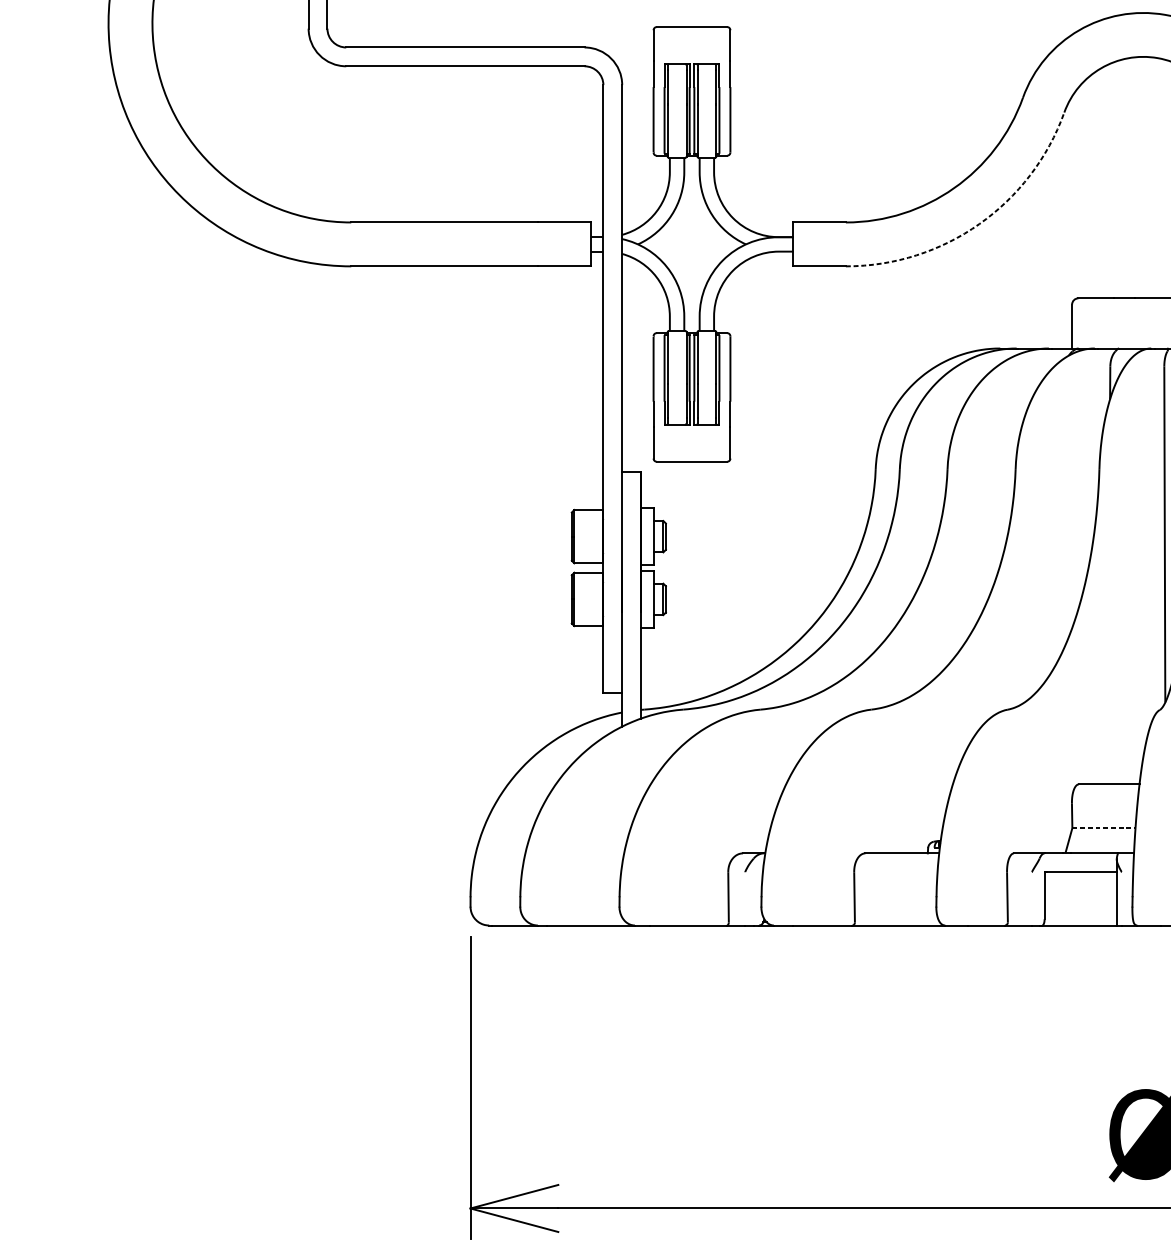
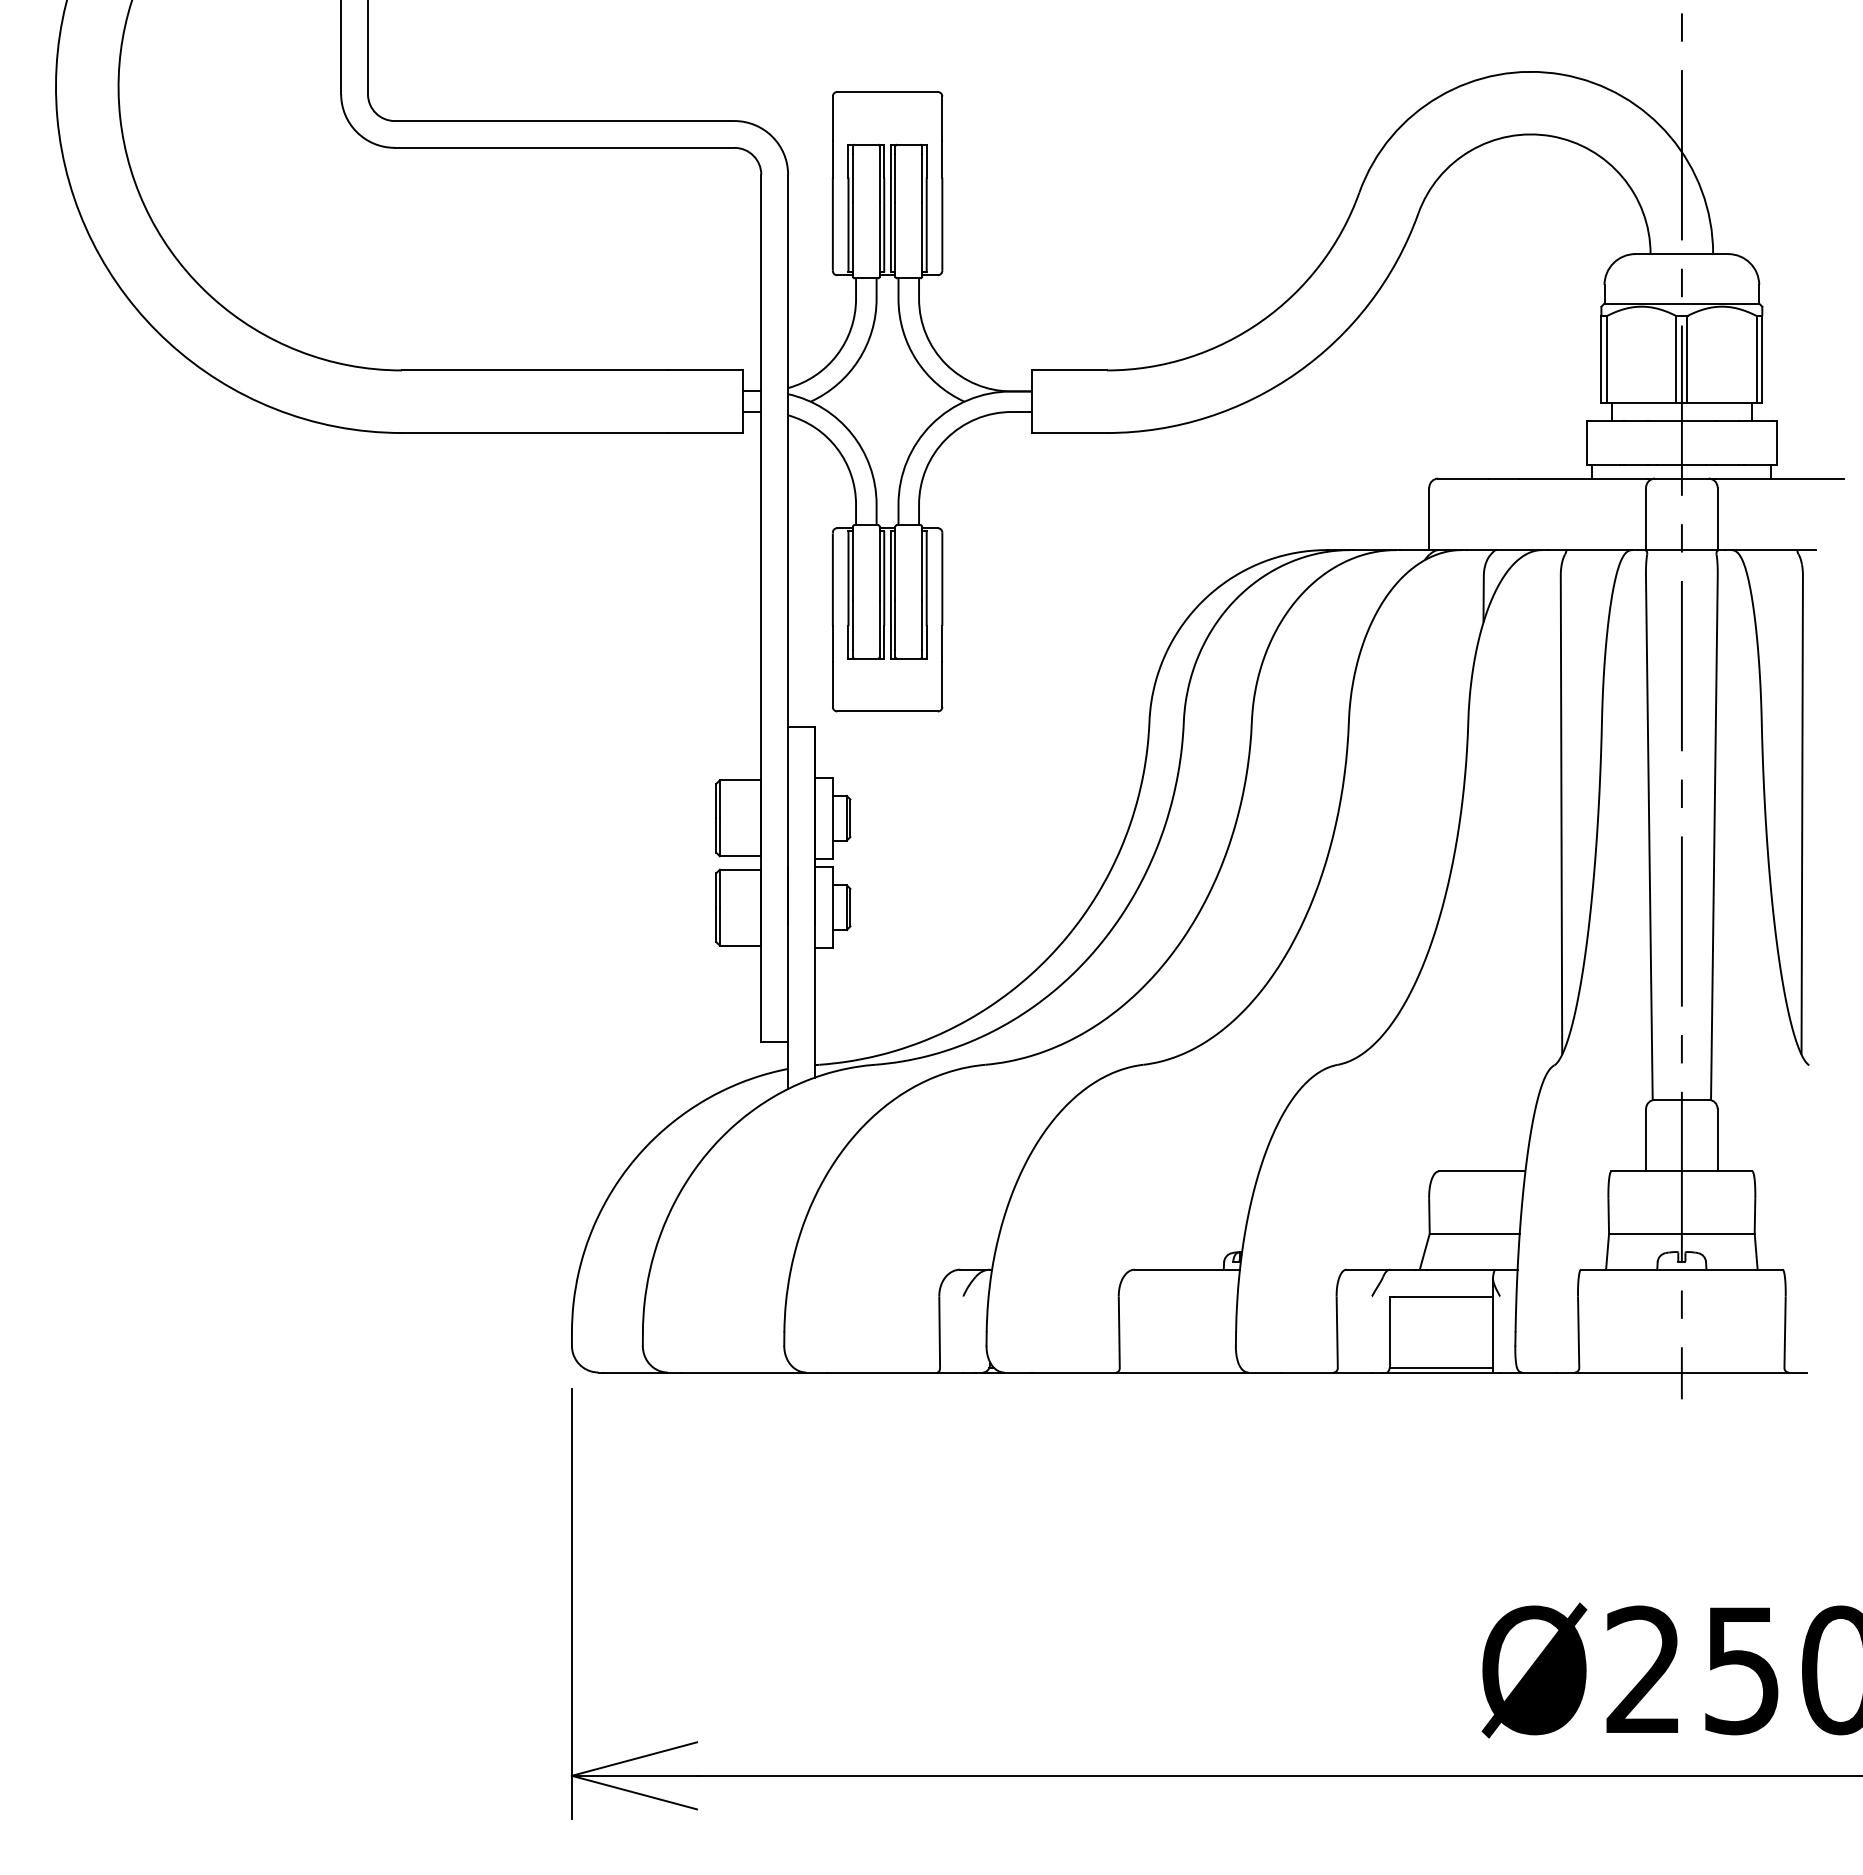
arc: (979, 223) -> (1297, 372), dashed -> solid
line: (1104, 827) -> (1475, 1233), dashed -> solid
line: (1079, 922) -> (1440, 1368), added

